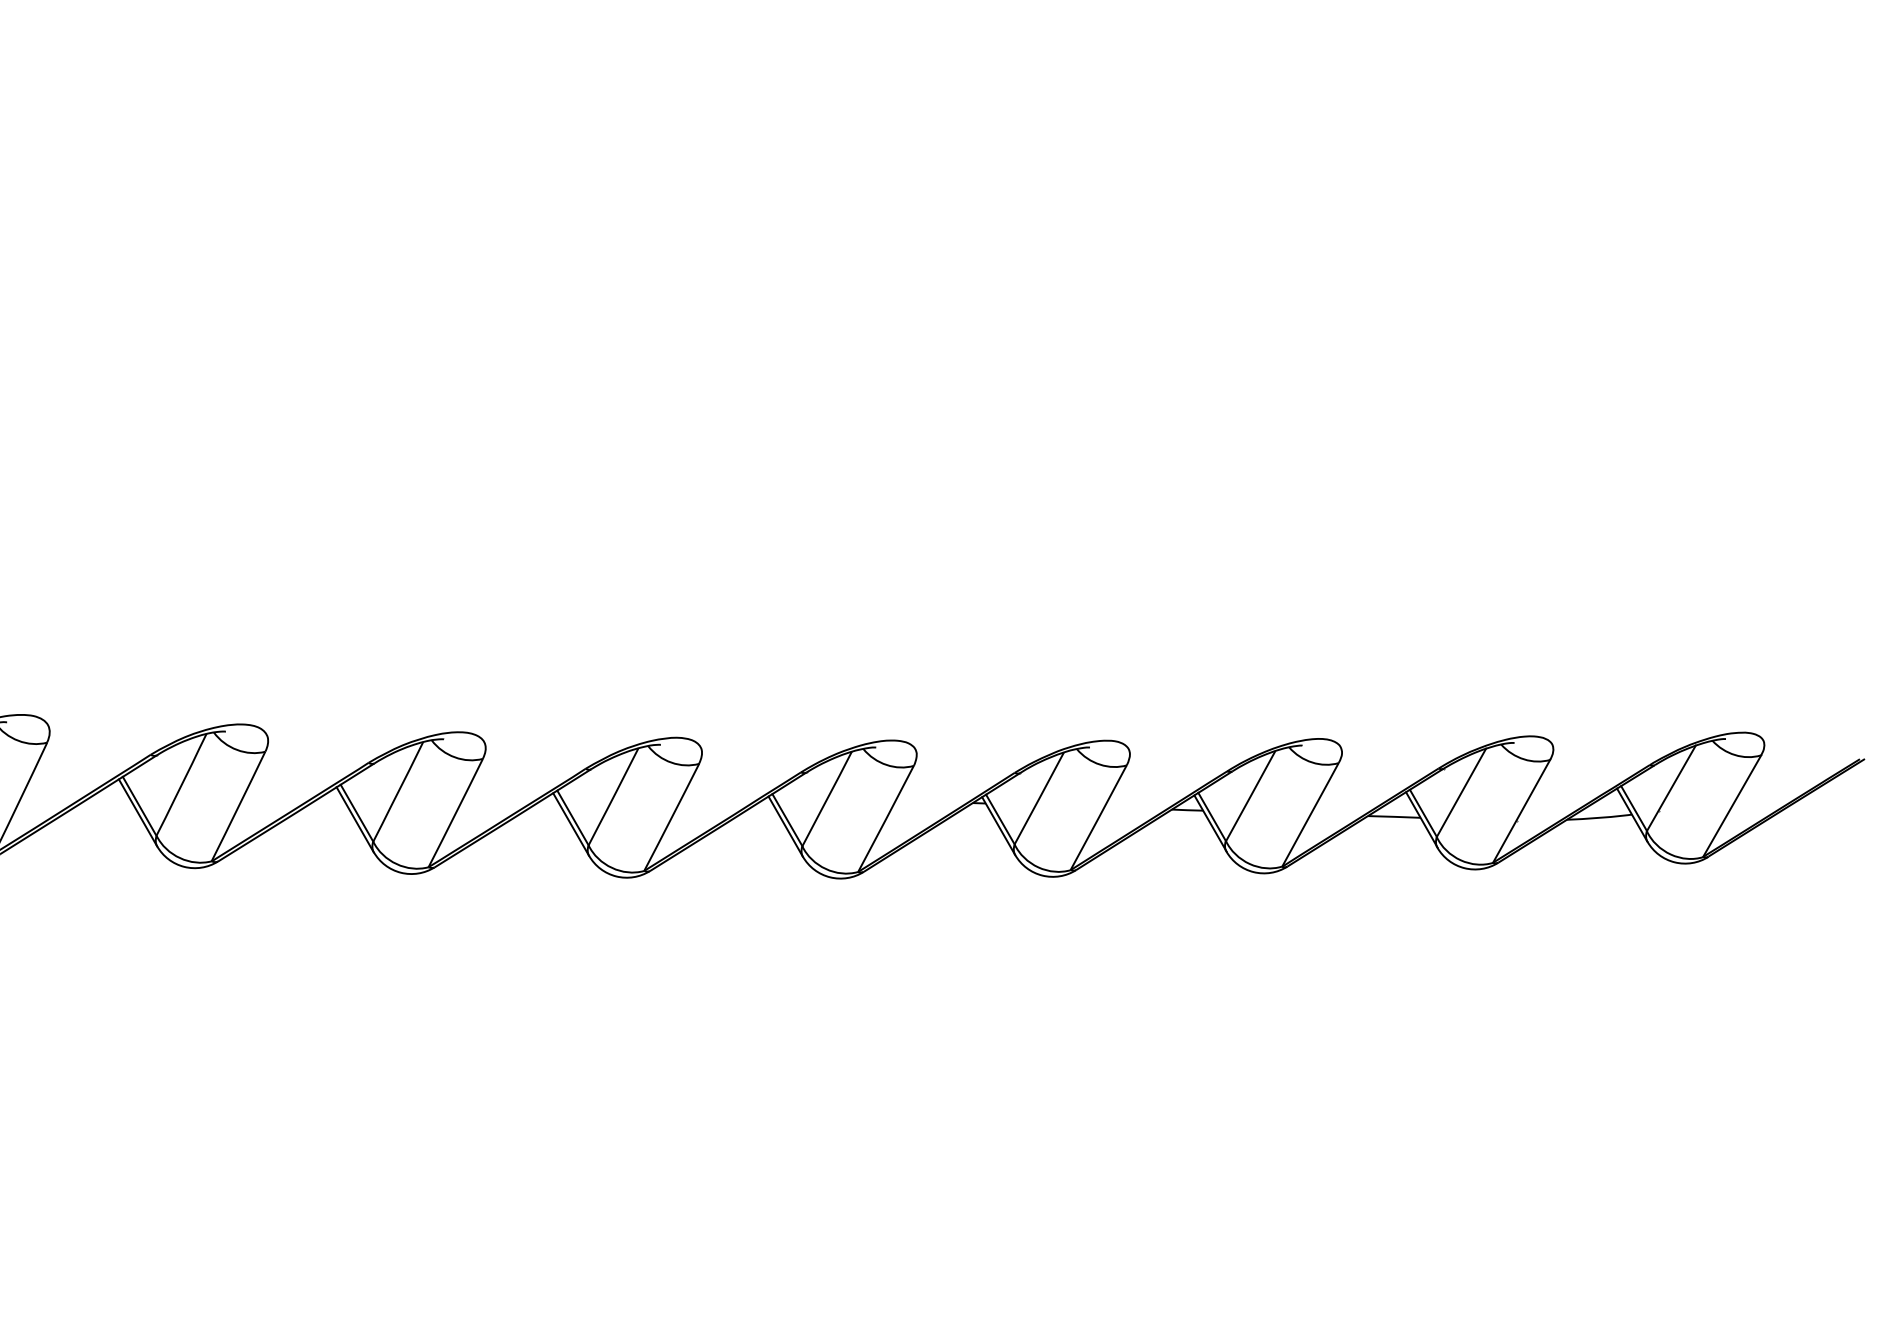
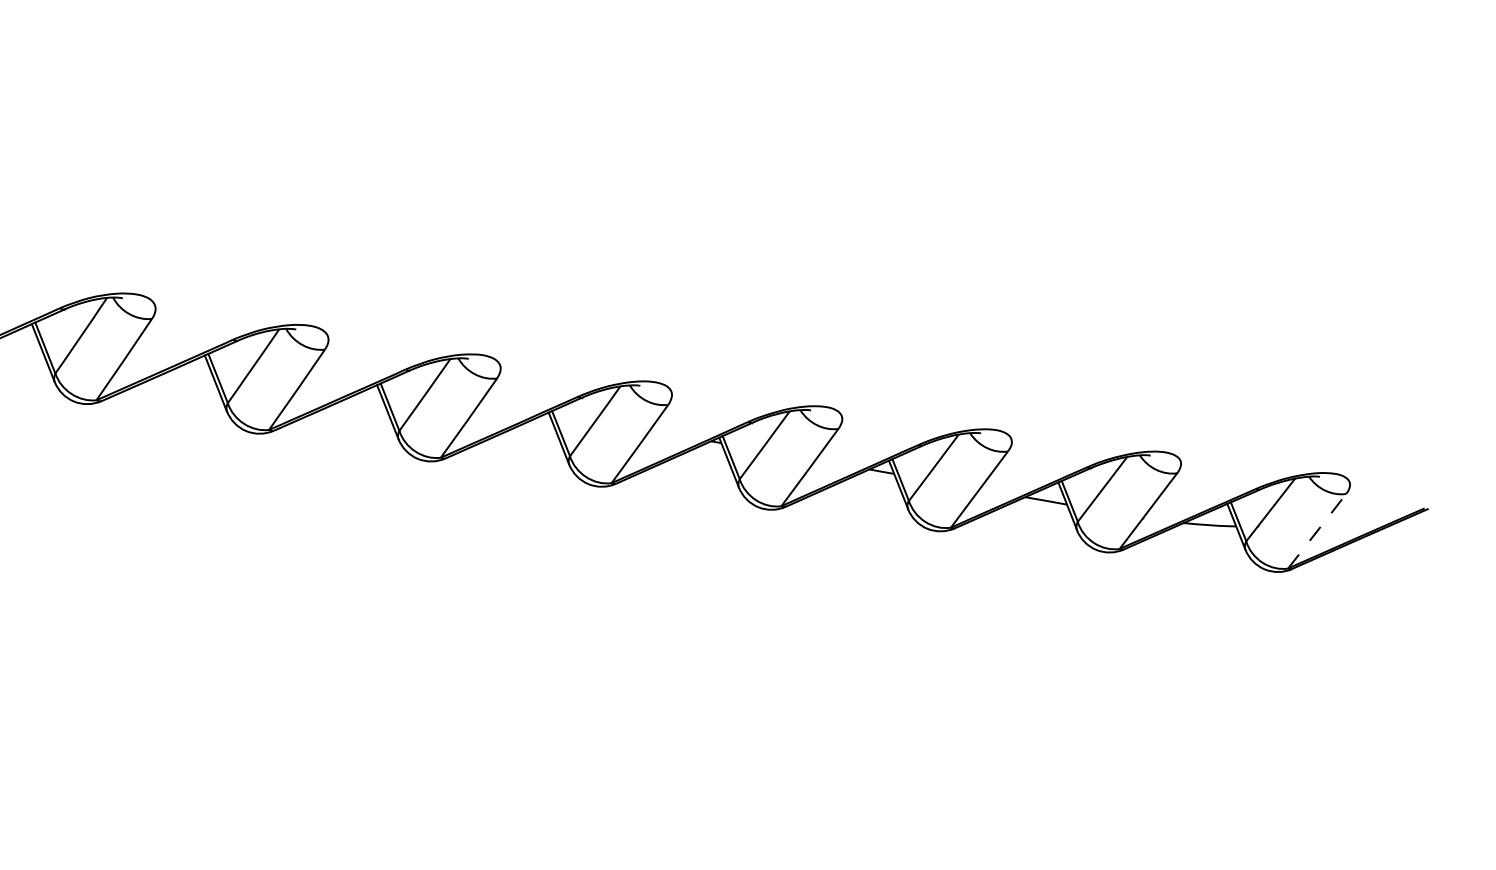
line: (1732, 805) -> (1317, 530), solid -> dashed

